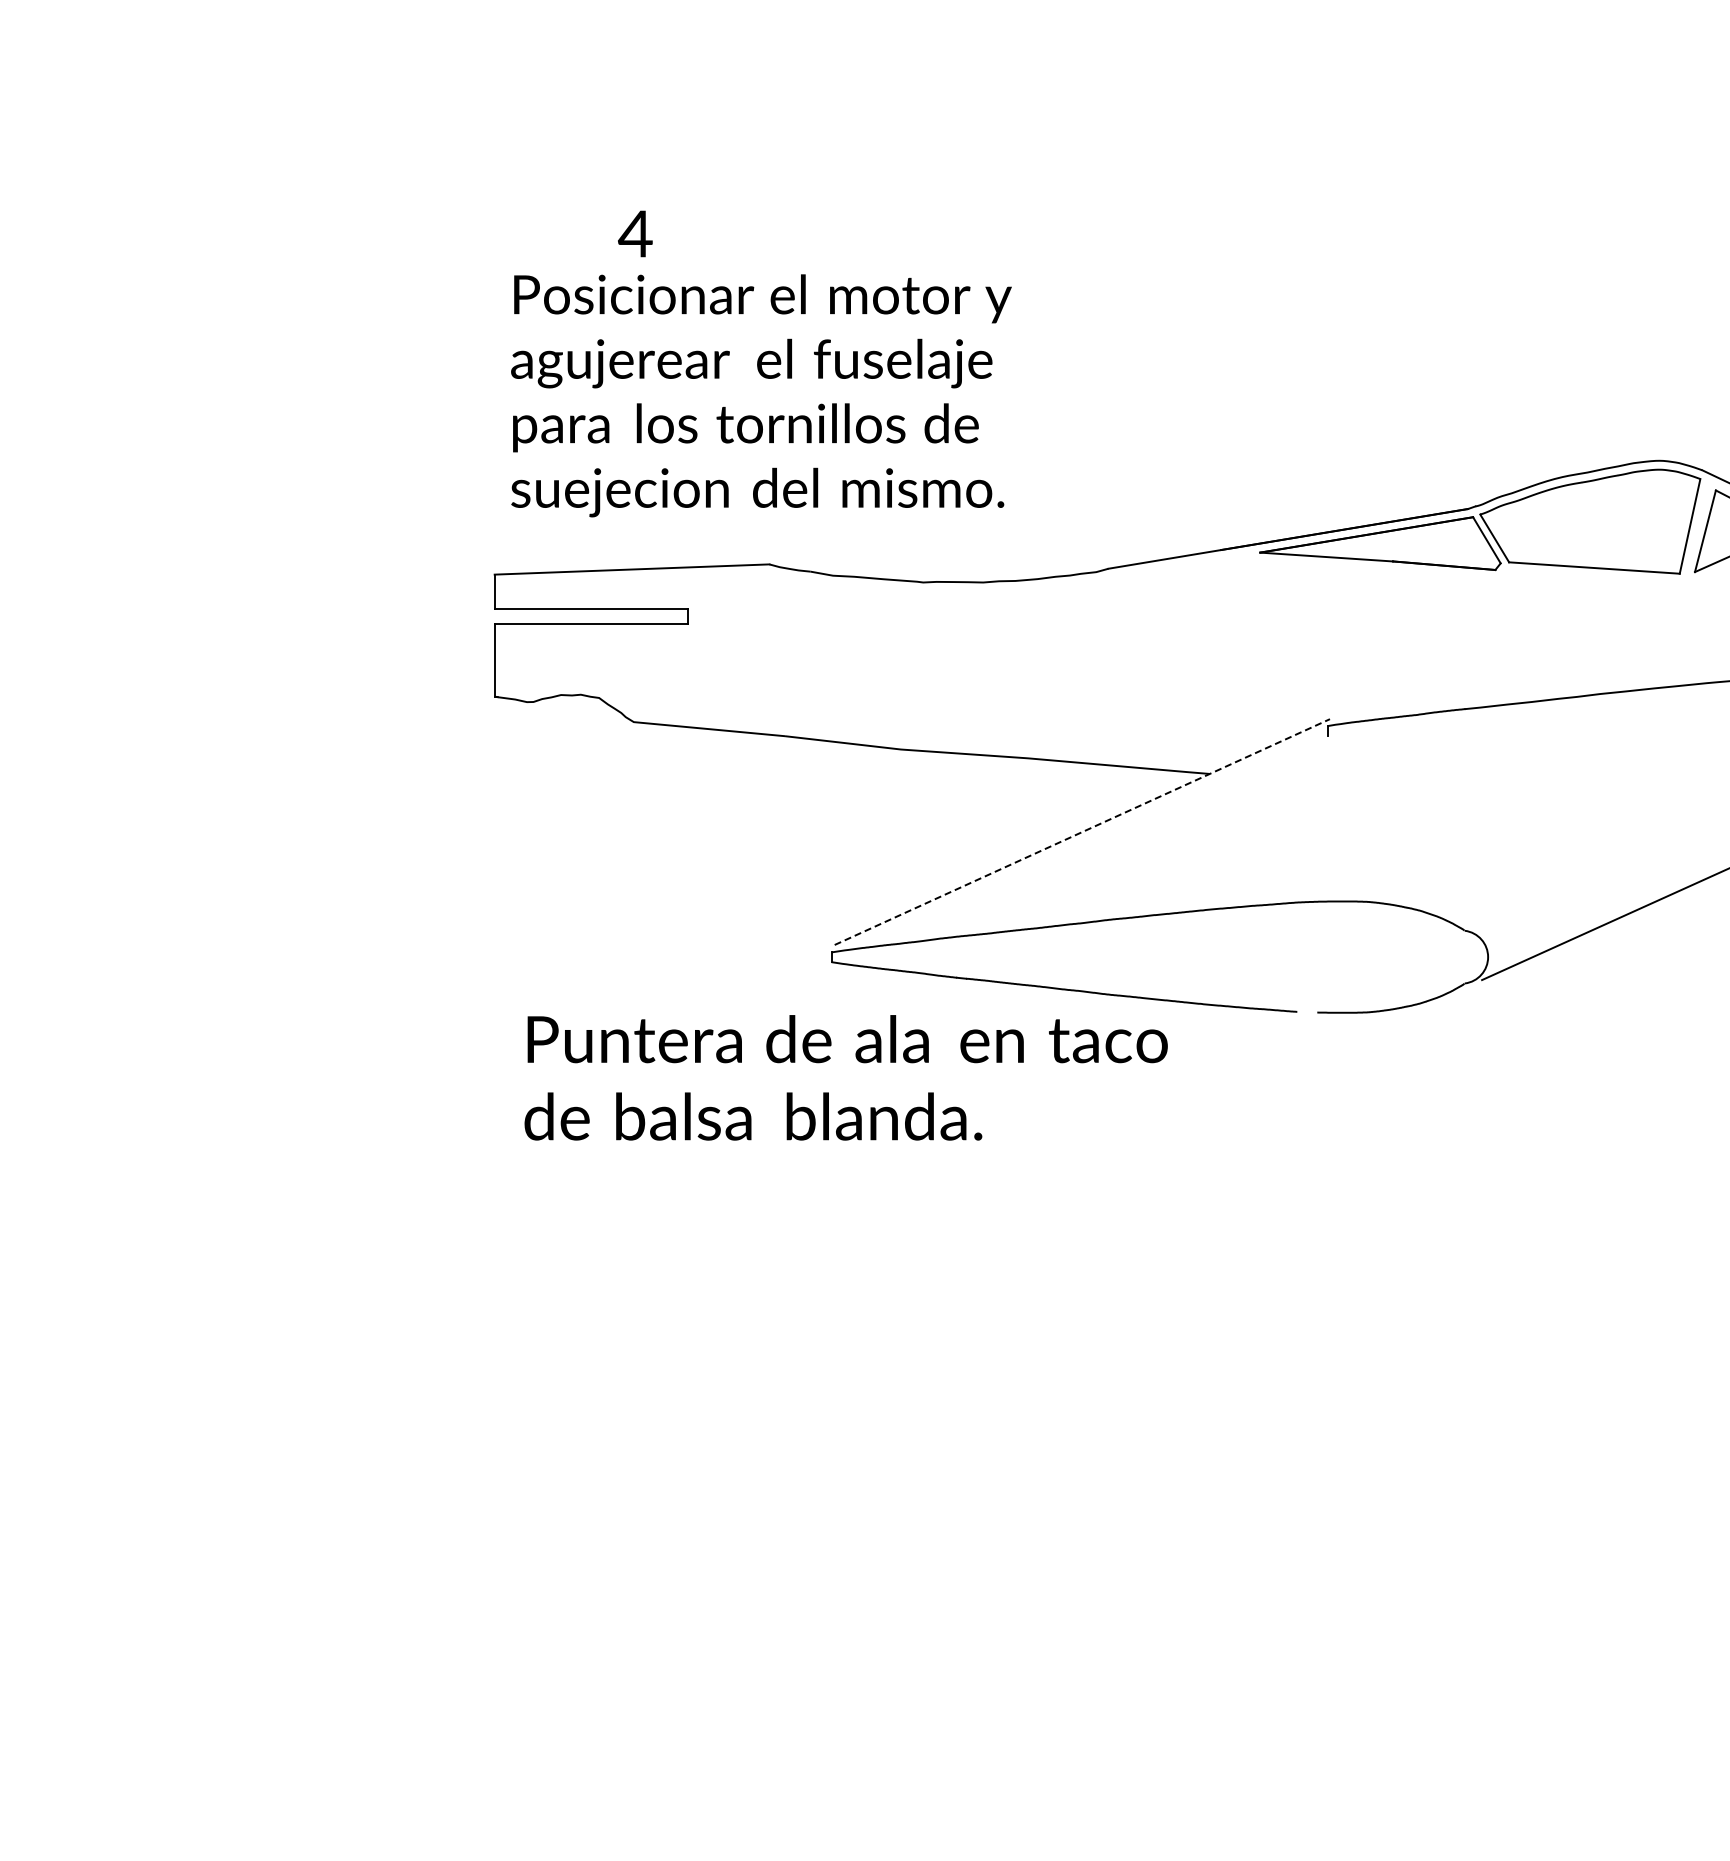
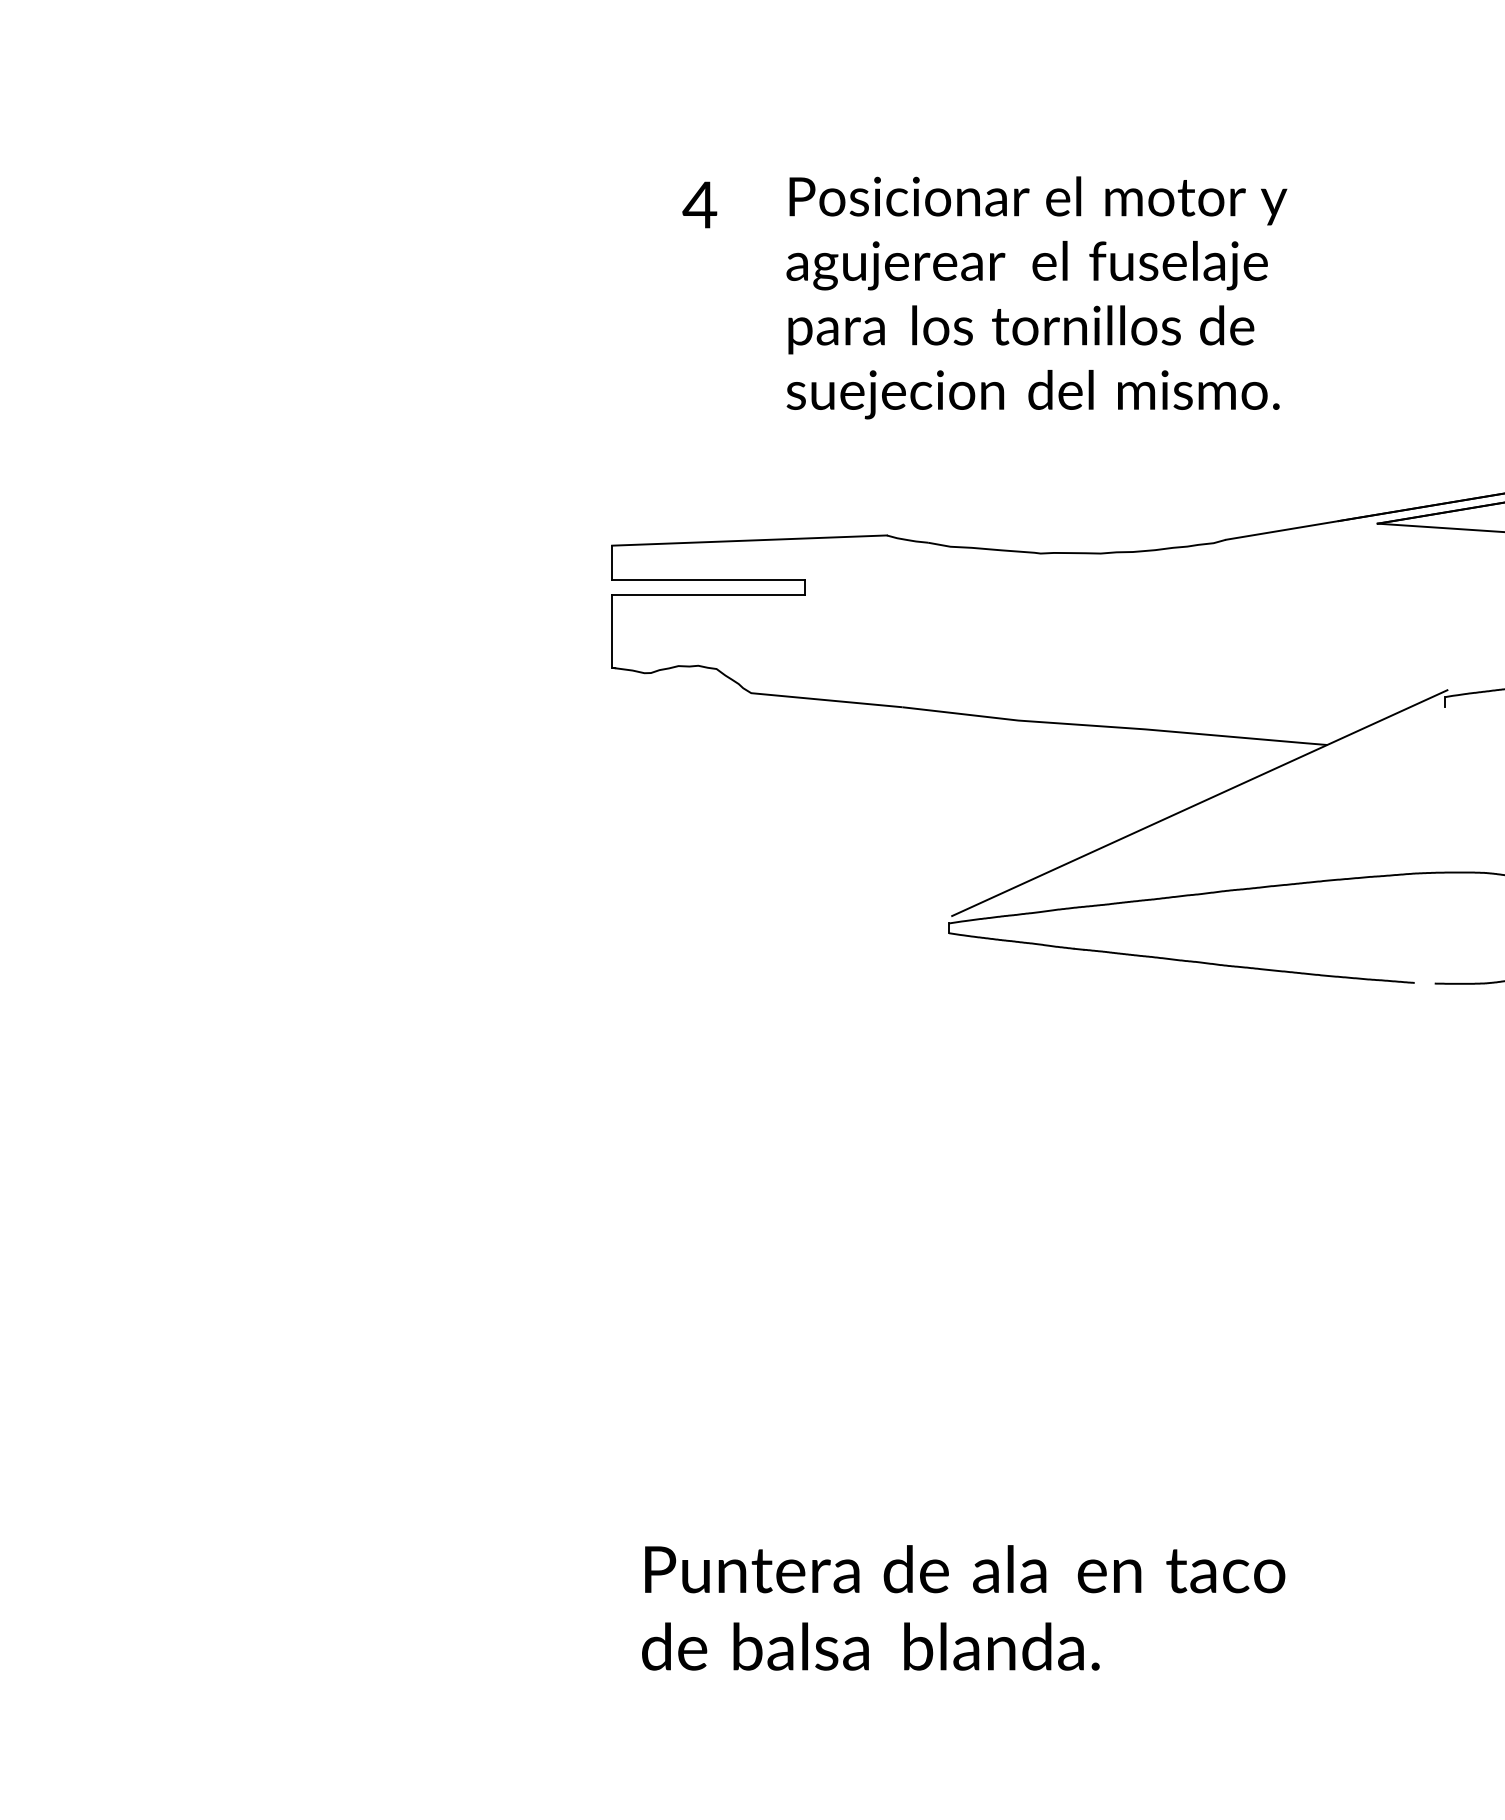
text: (635, 233) -> (699, 204), moved
text: (761, 395) -> (1036, 297), moved
line: (1082, 831) -> (1199, 802), dashed -> solid
text: (845, 1077) -> (962, 1607), moved

